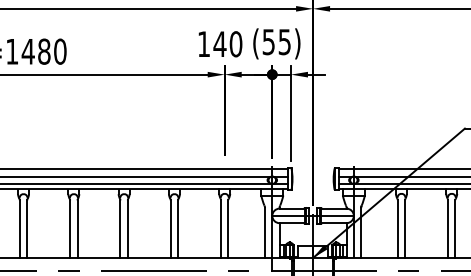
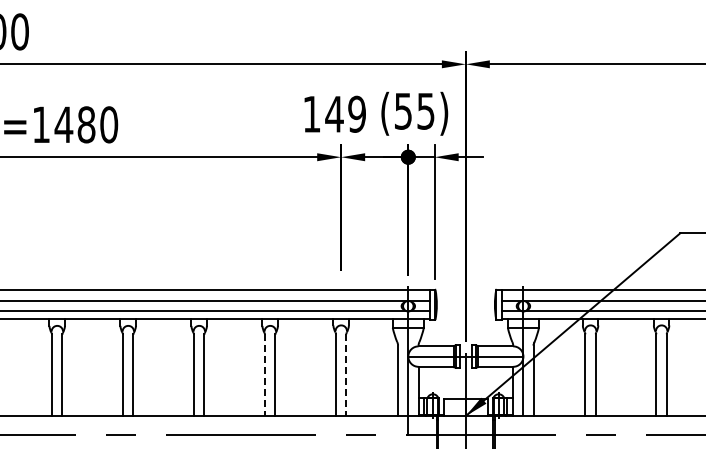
text: (236, 43) -> (357, 113), 140 -> 149
line: (170, 229) -> (264, 375), solid -> dashed
line: (228, 229) -> (346, 375), solid -> dashed

